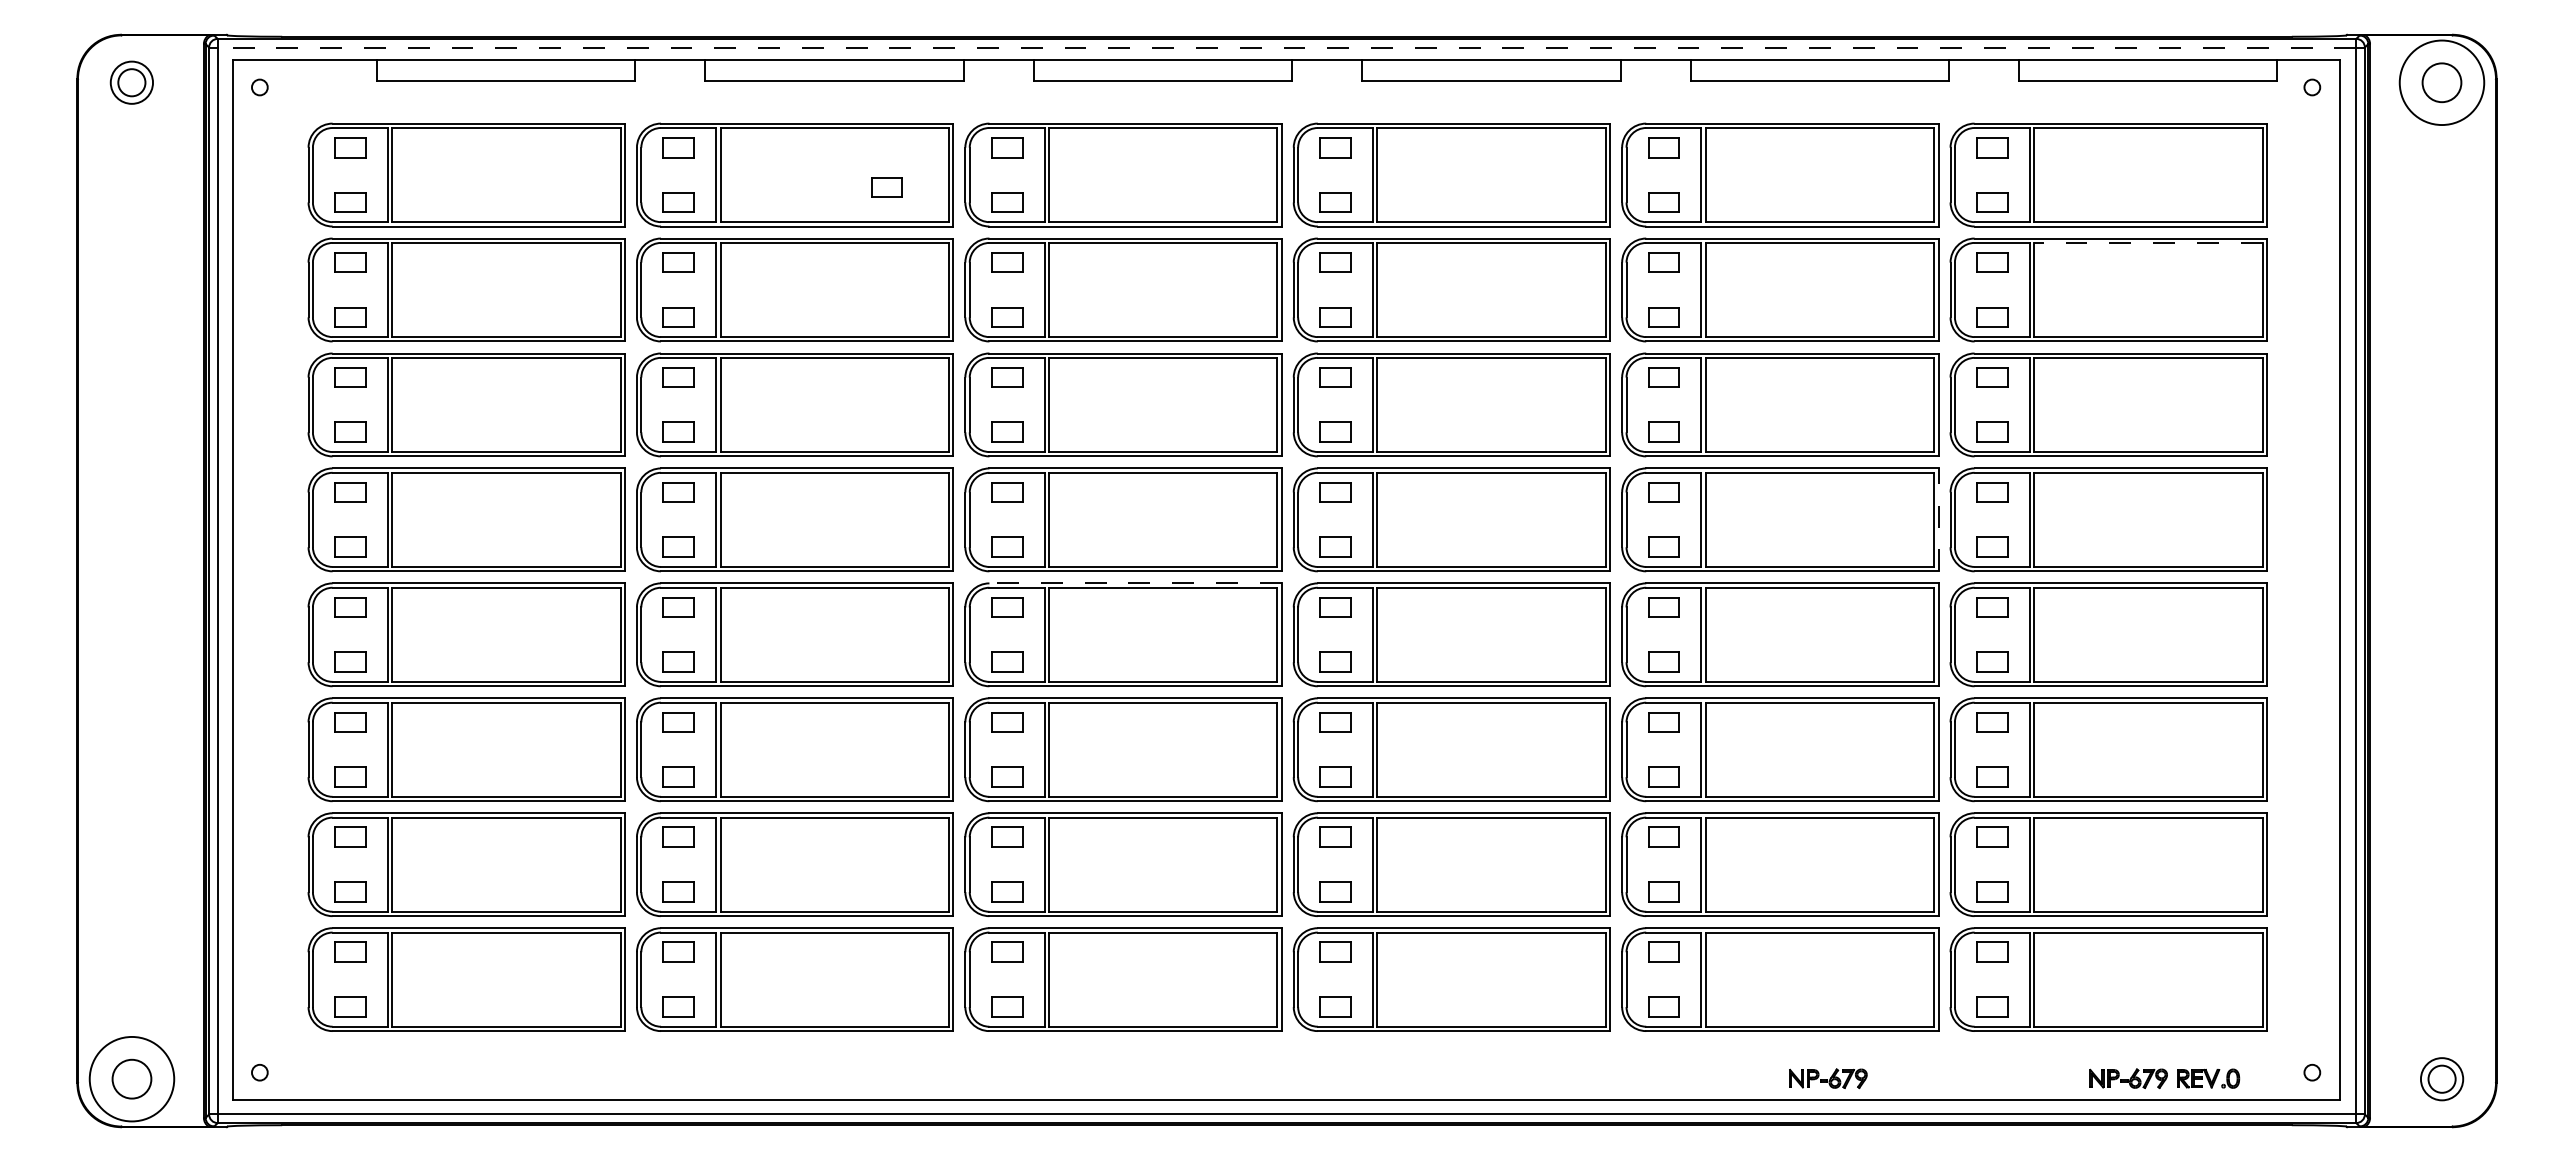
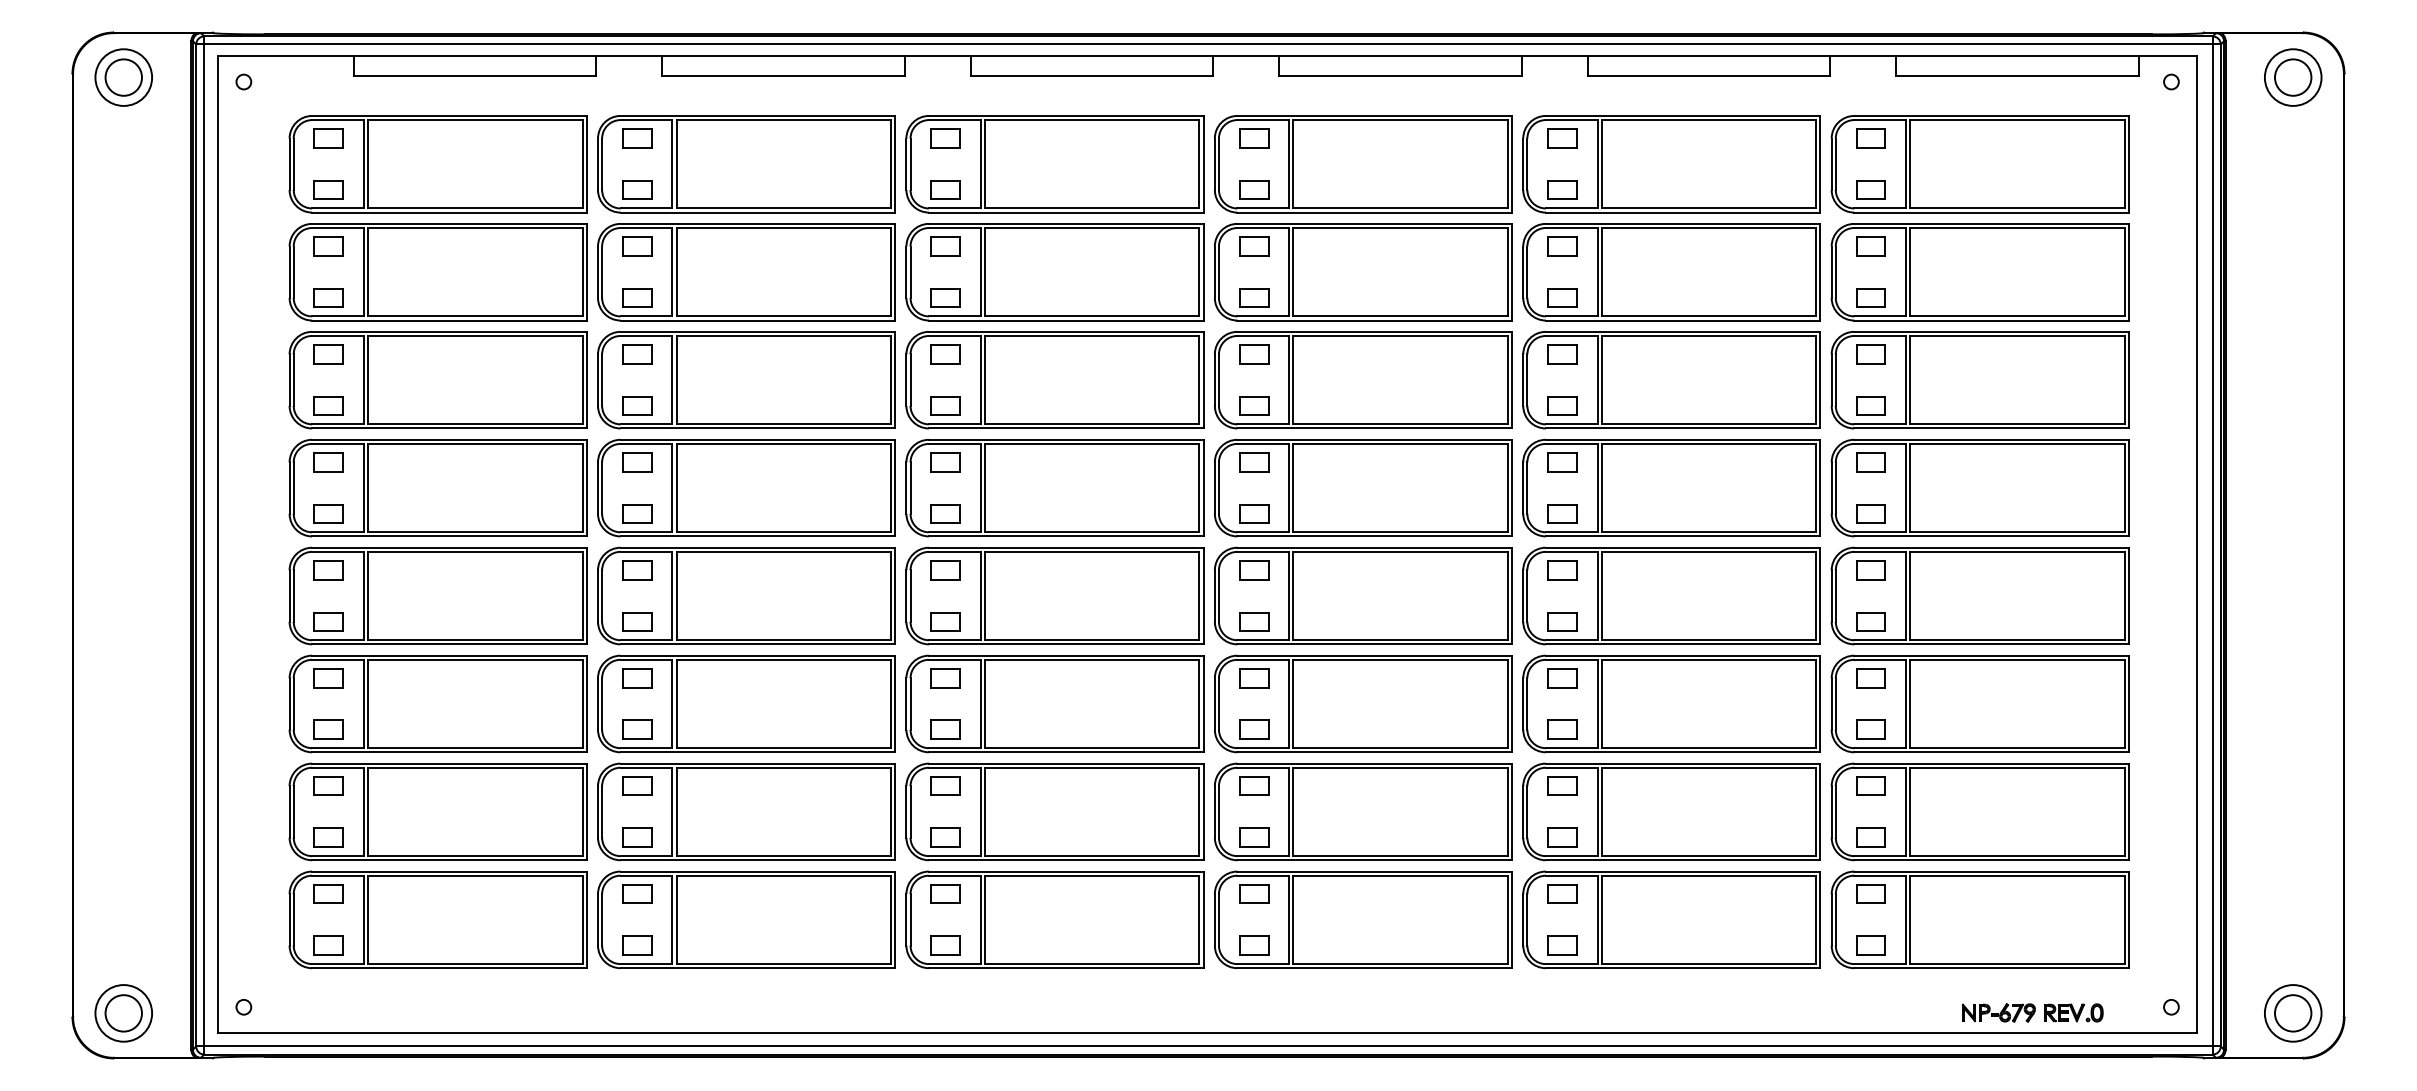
line: (1287, 47) -> (1208, 44), dashed -> solid
part: (131, 82) -> (123, 77), size x1.43
circle: (2441, 82) -> (2292, 77), size x0.71
part: (886, 187) -> (832, 175), removed
line: (2147, 243) -> (2016, 228), dashed -> solid
line: (1938, 519) -> (1820, 487), dashed -> solid
line: (1134, 583) -> (1065, 547), dashed -> solid
part: (1827, 1078) -> (1716, 1012), removed
circle: (131, 1079) -> (123, 1013), size x0.71
part: (2442, 1079) -> (2293, 1013), size x1.43

